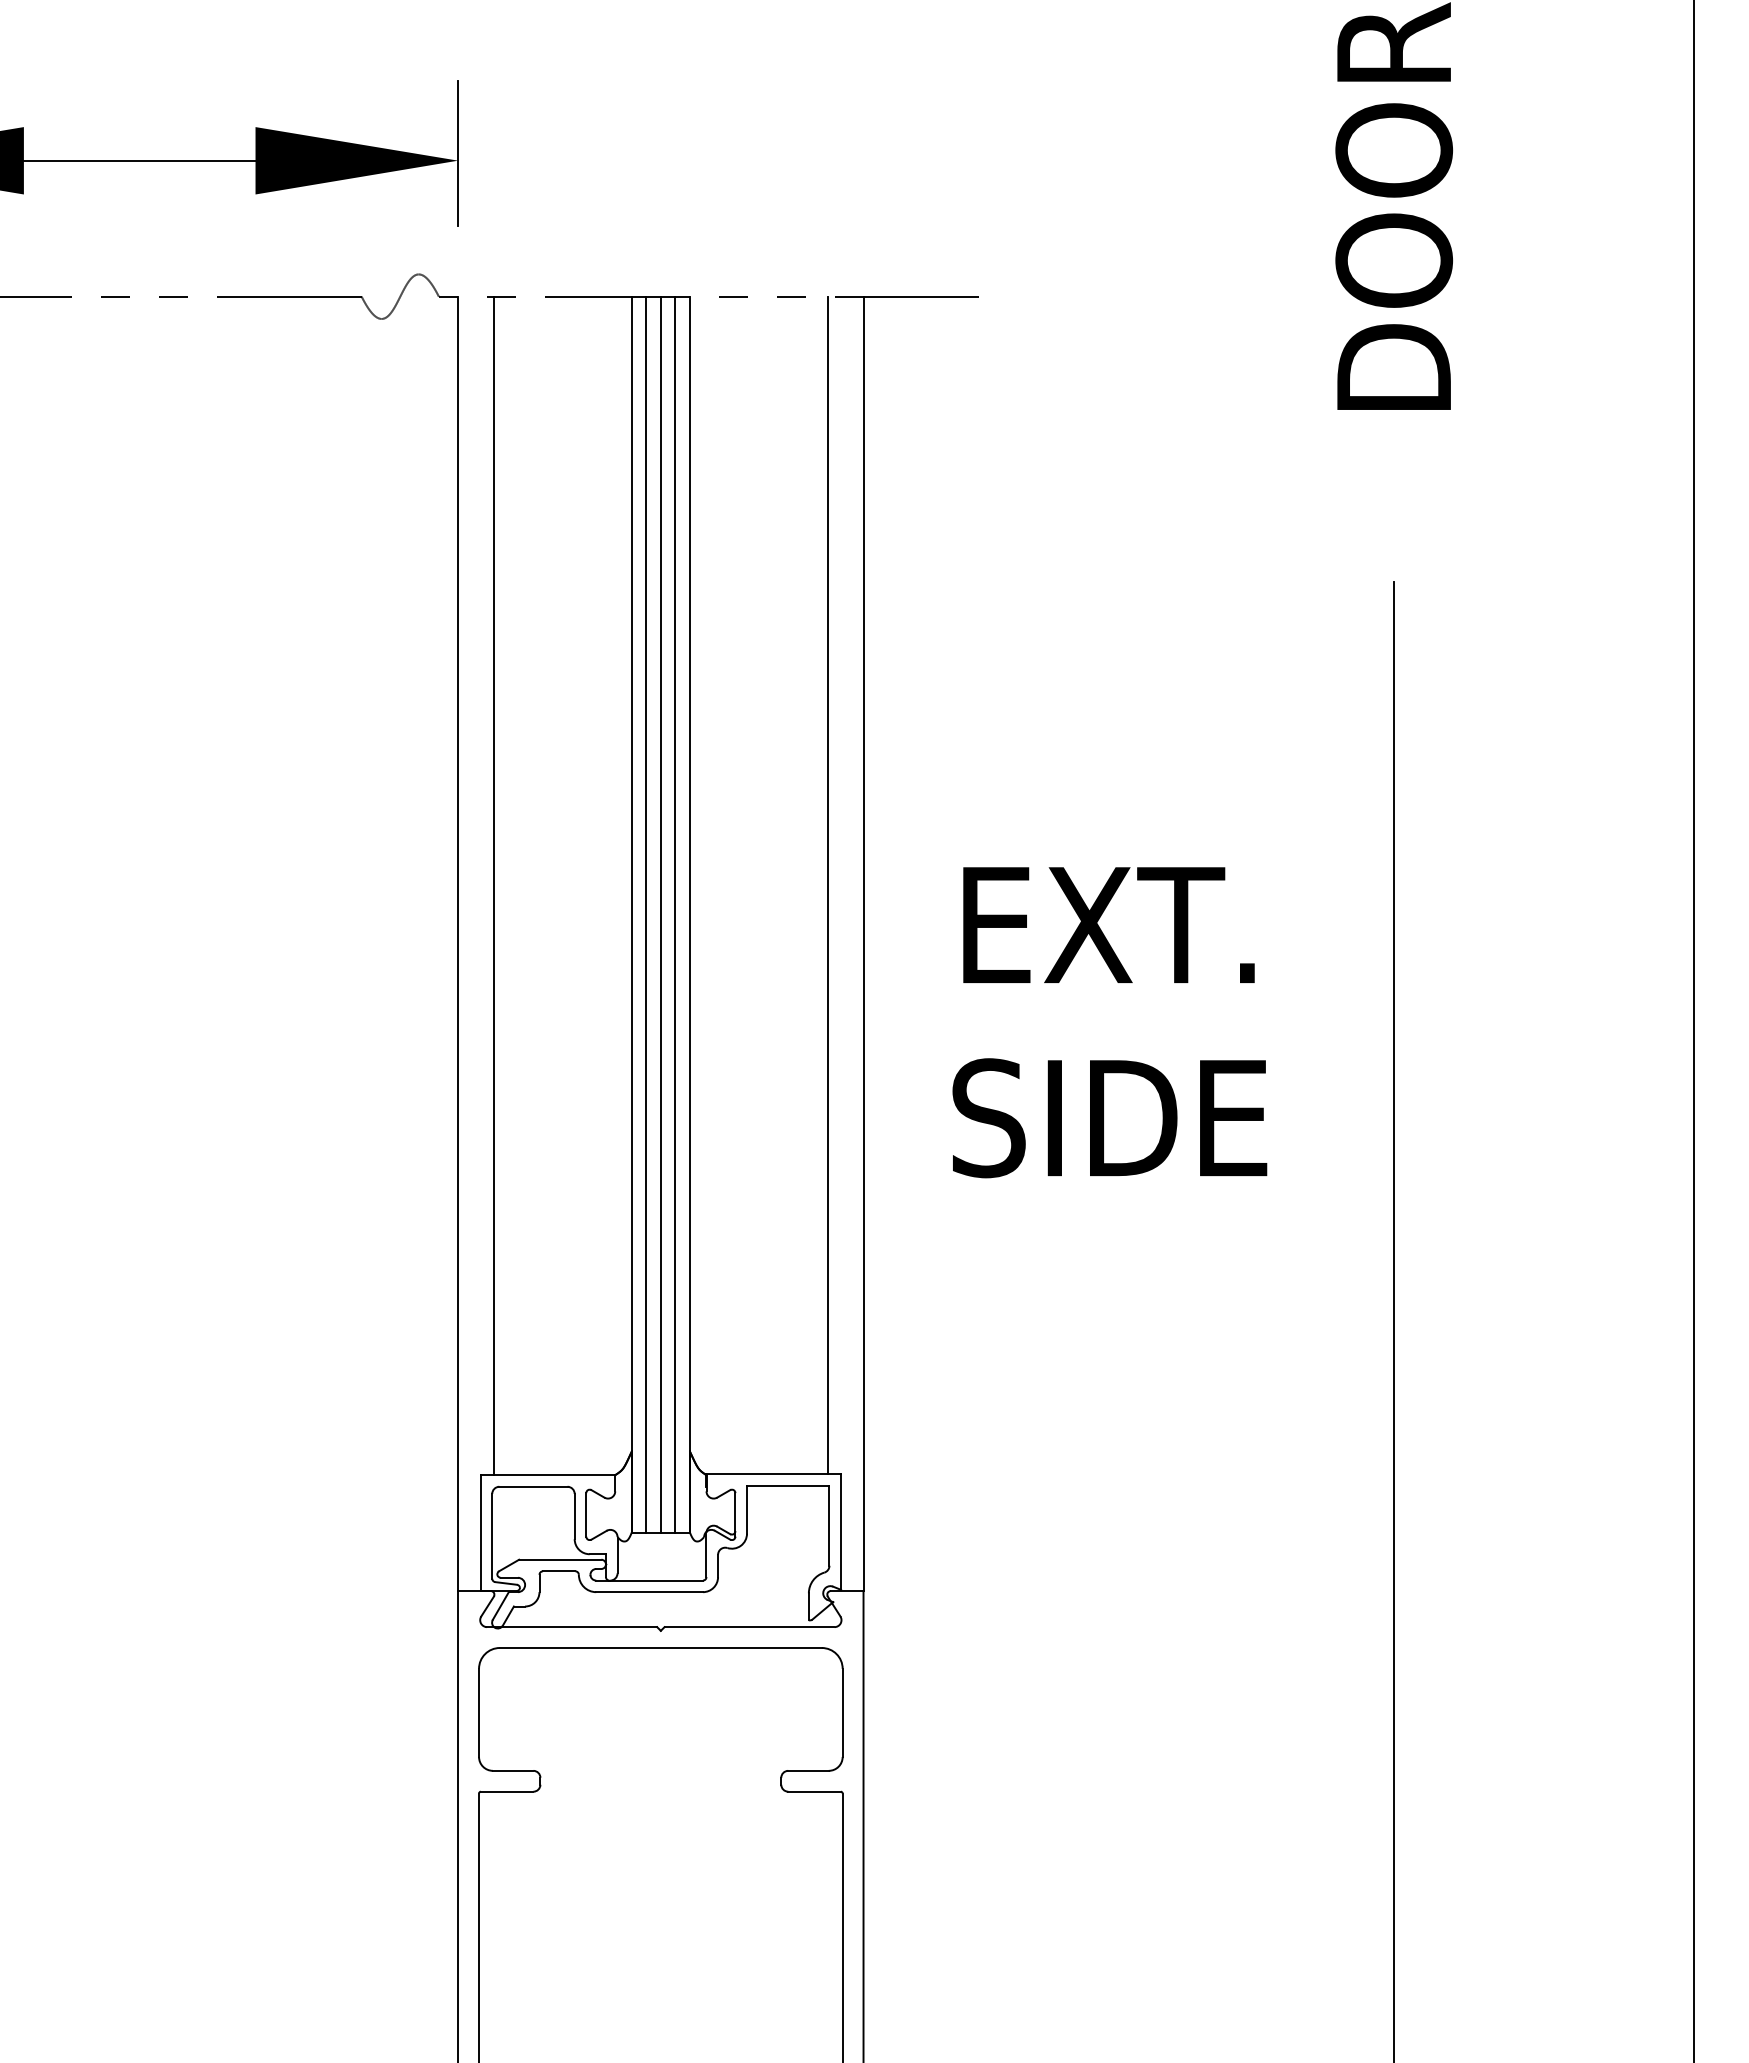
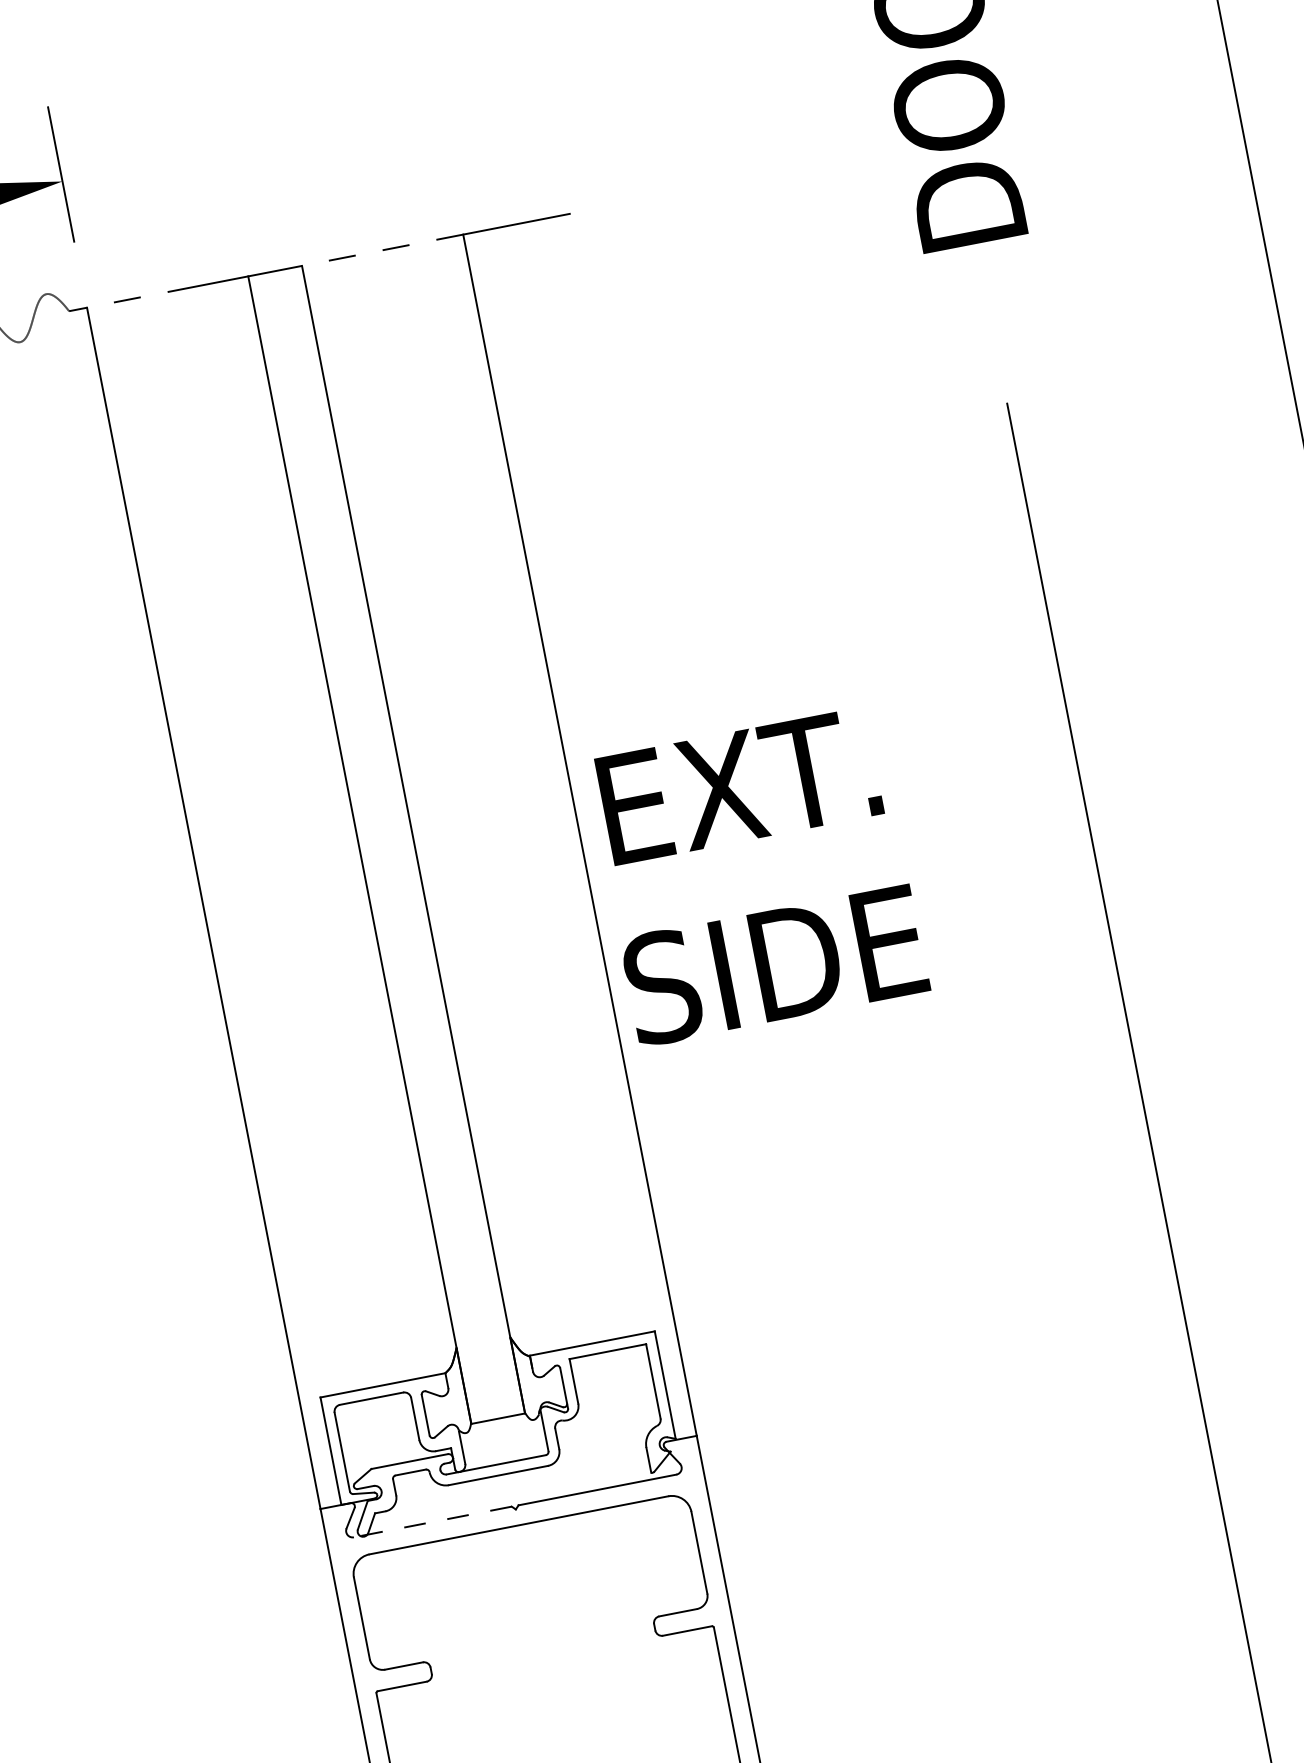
line: (493, 885) -> (226, 847), removed
line: (827, 885) -> (536, 787), removed
line: (646, 914) -> (373, 847), removed
line: (660, 914) -> (386, 844), removed
line: (675, 914) -> (400, 841), removed
text: (1109, 1022) -> (757, 876), moved
line: (571, 1627) -> (432, 1522), solid -> dashed

